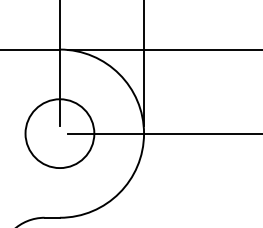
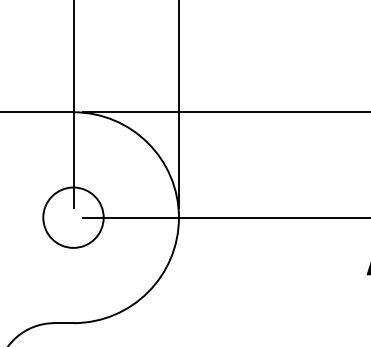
circle: (59, 133) -> (73, 217), size x0.7

